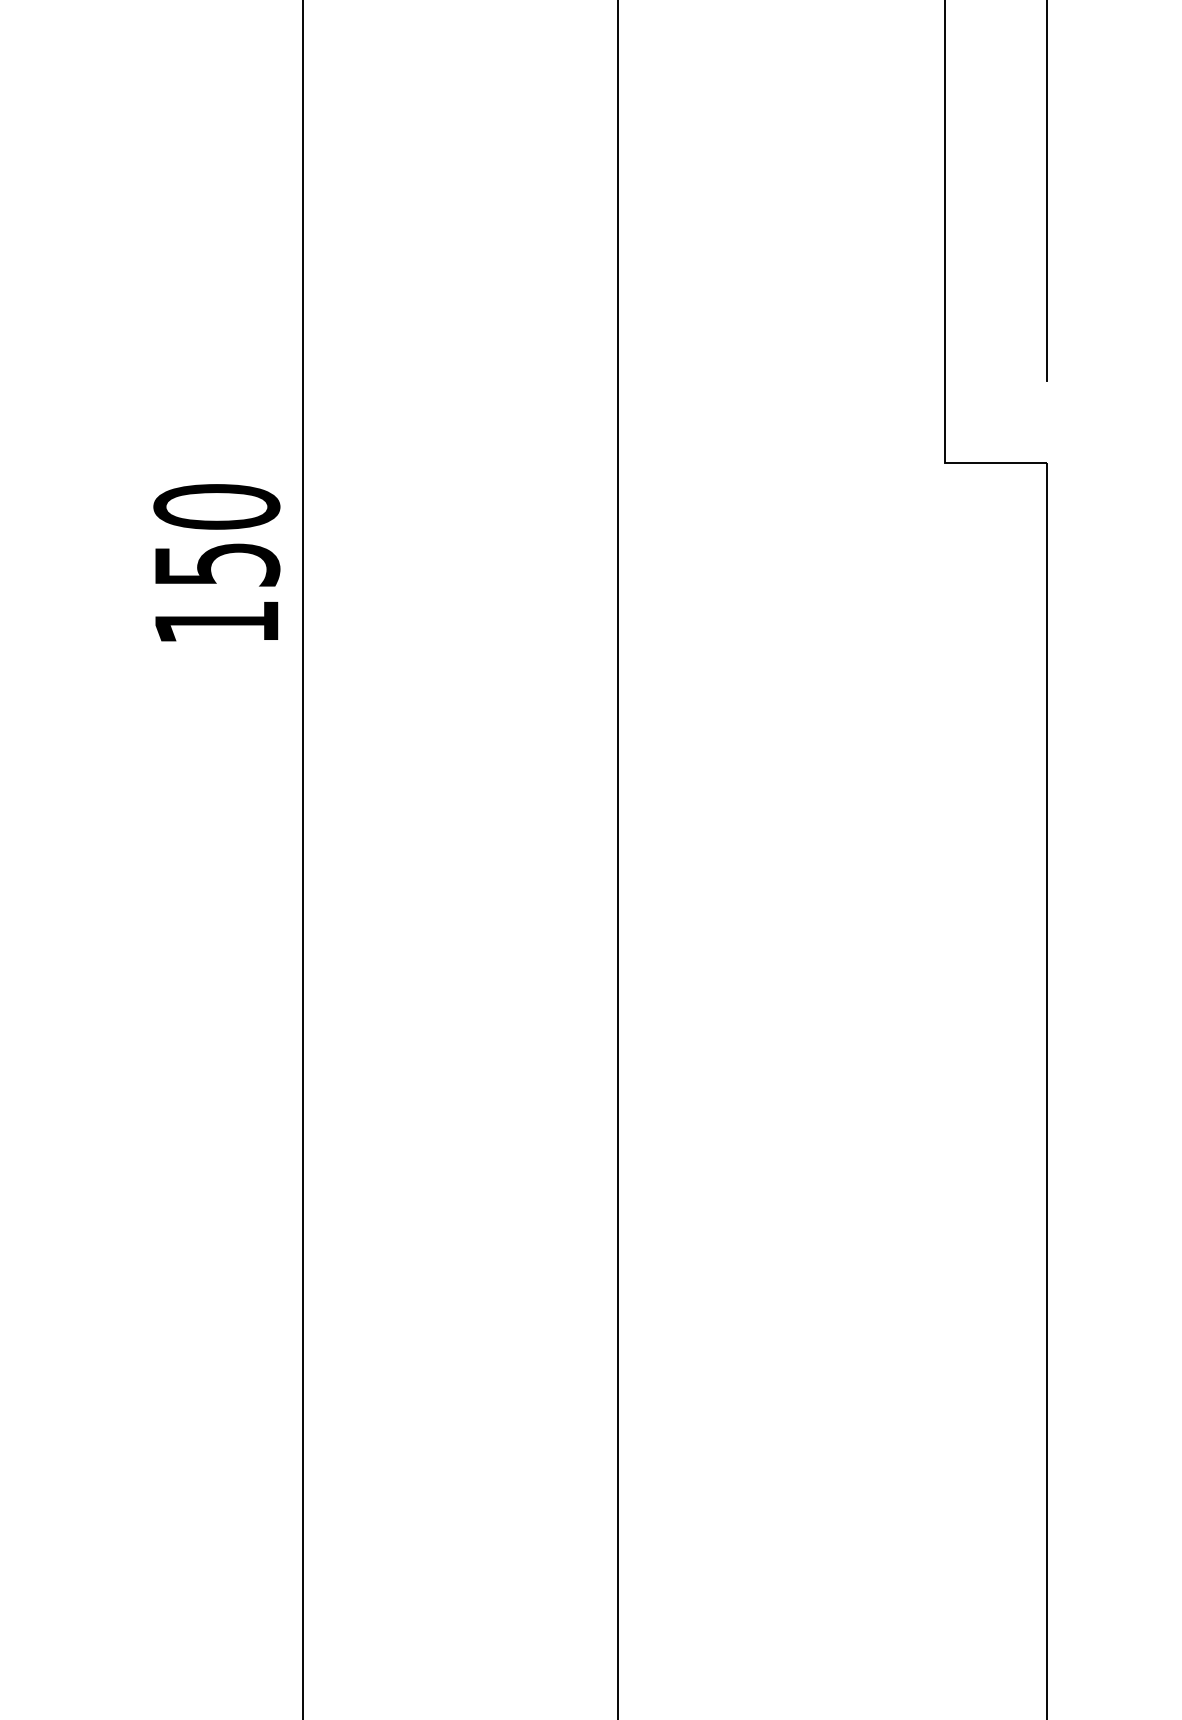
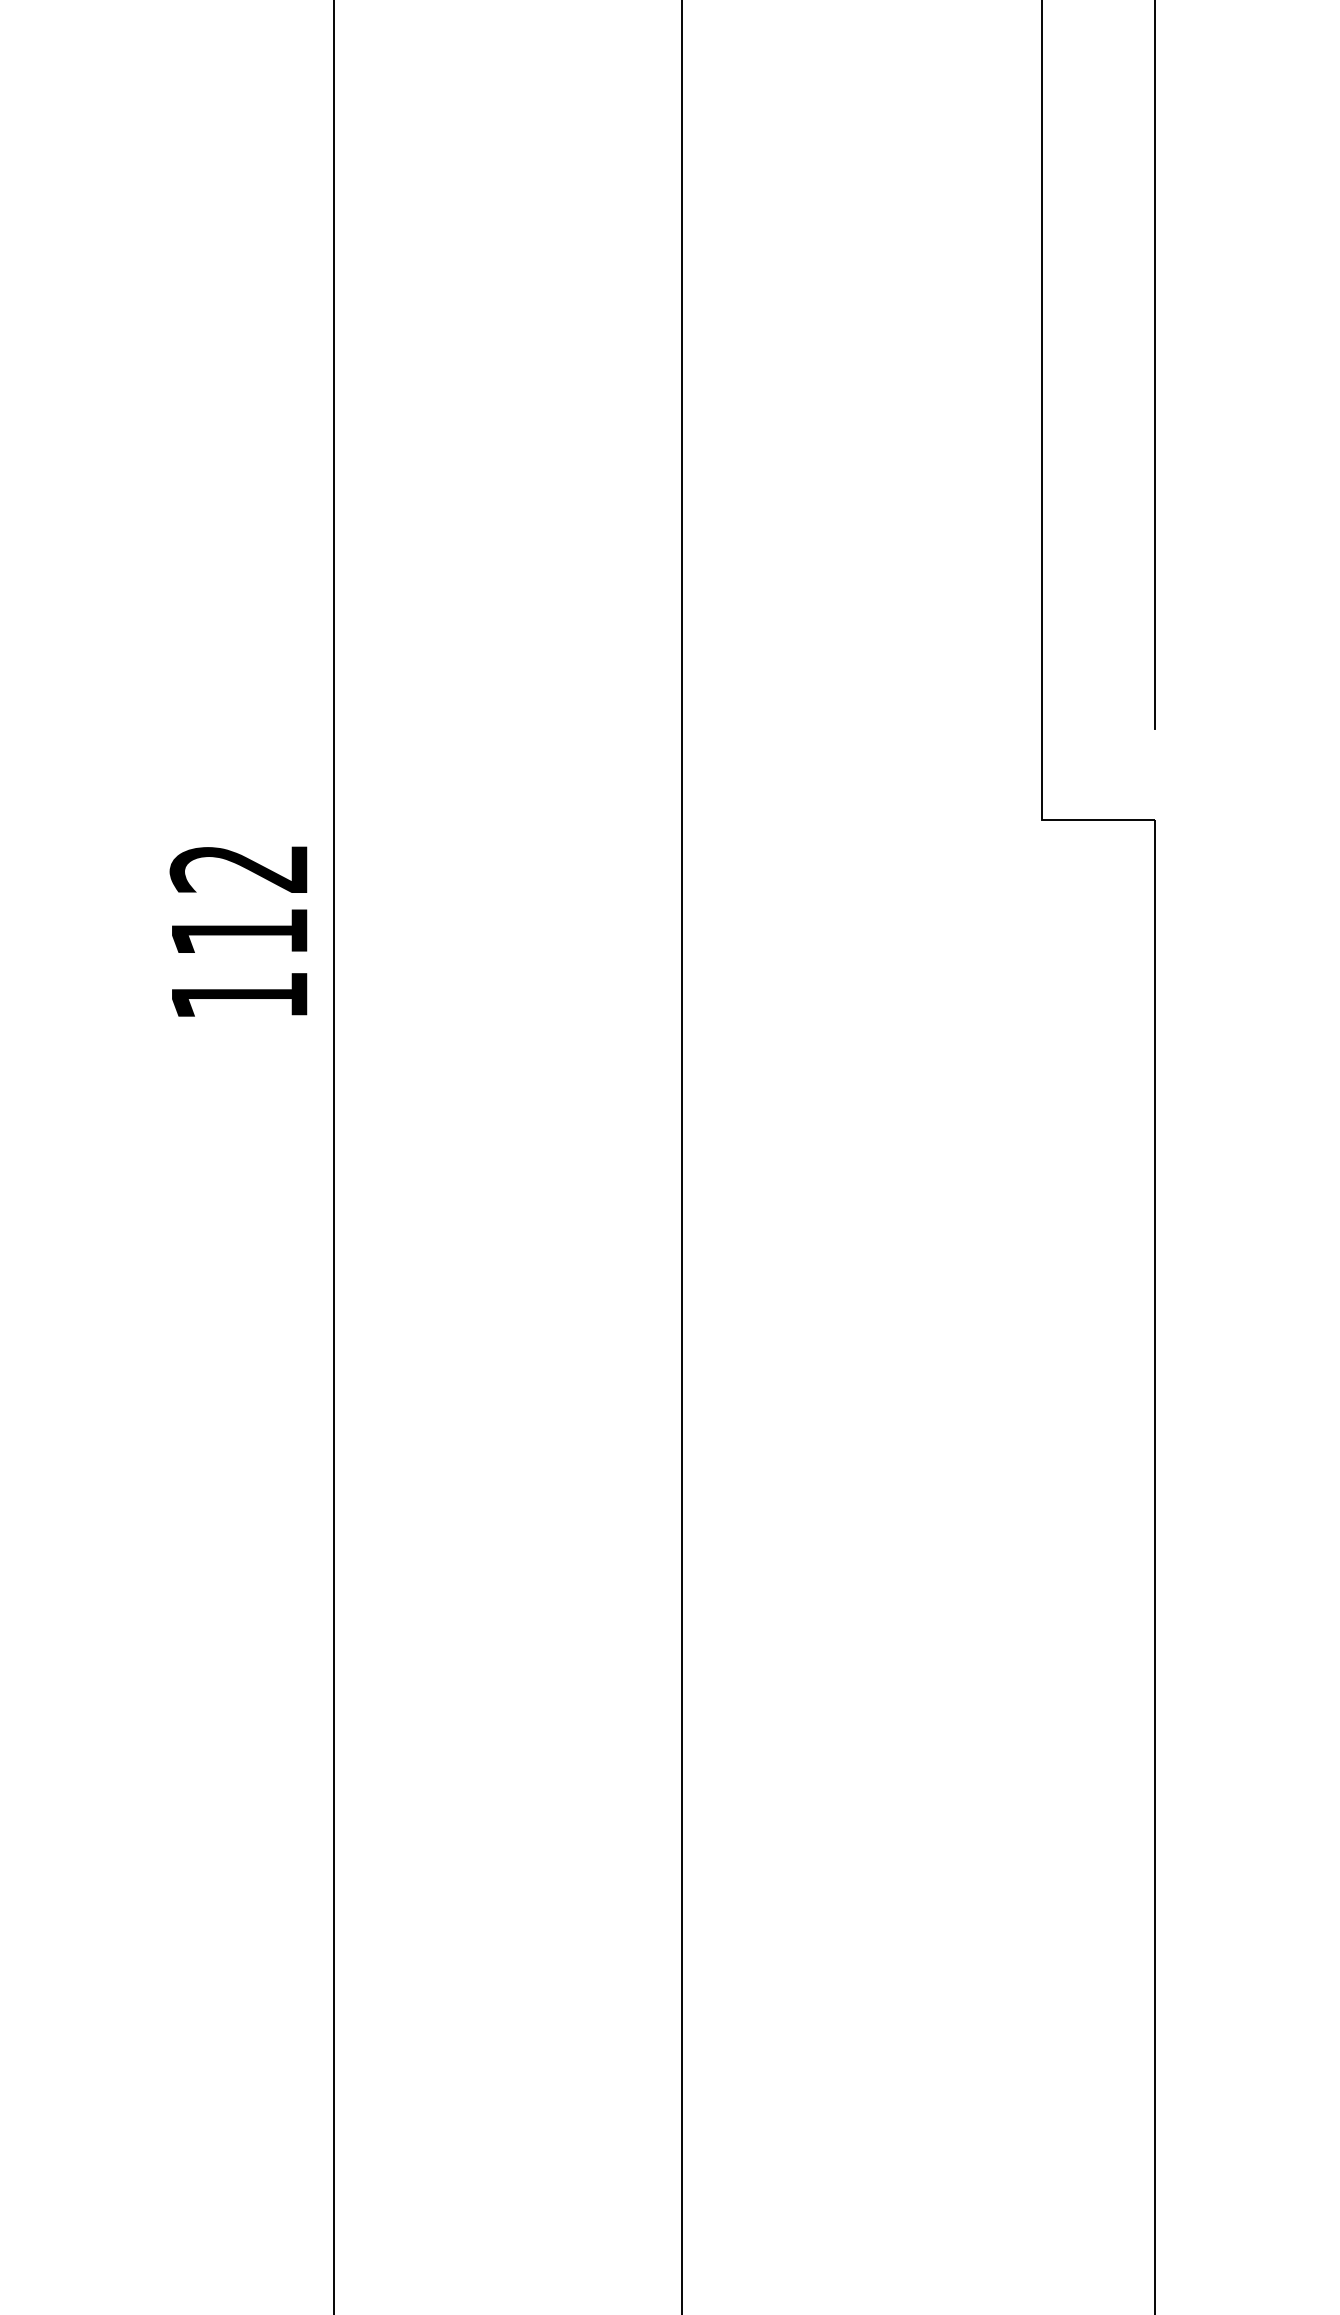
text: (216, 535) -> (239, 899), 150 -> 112

